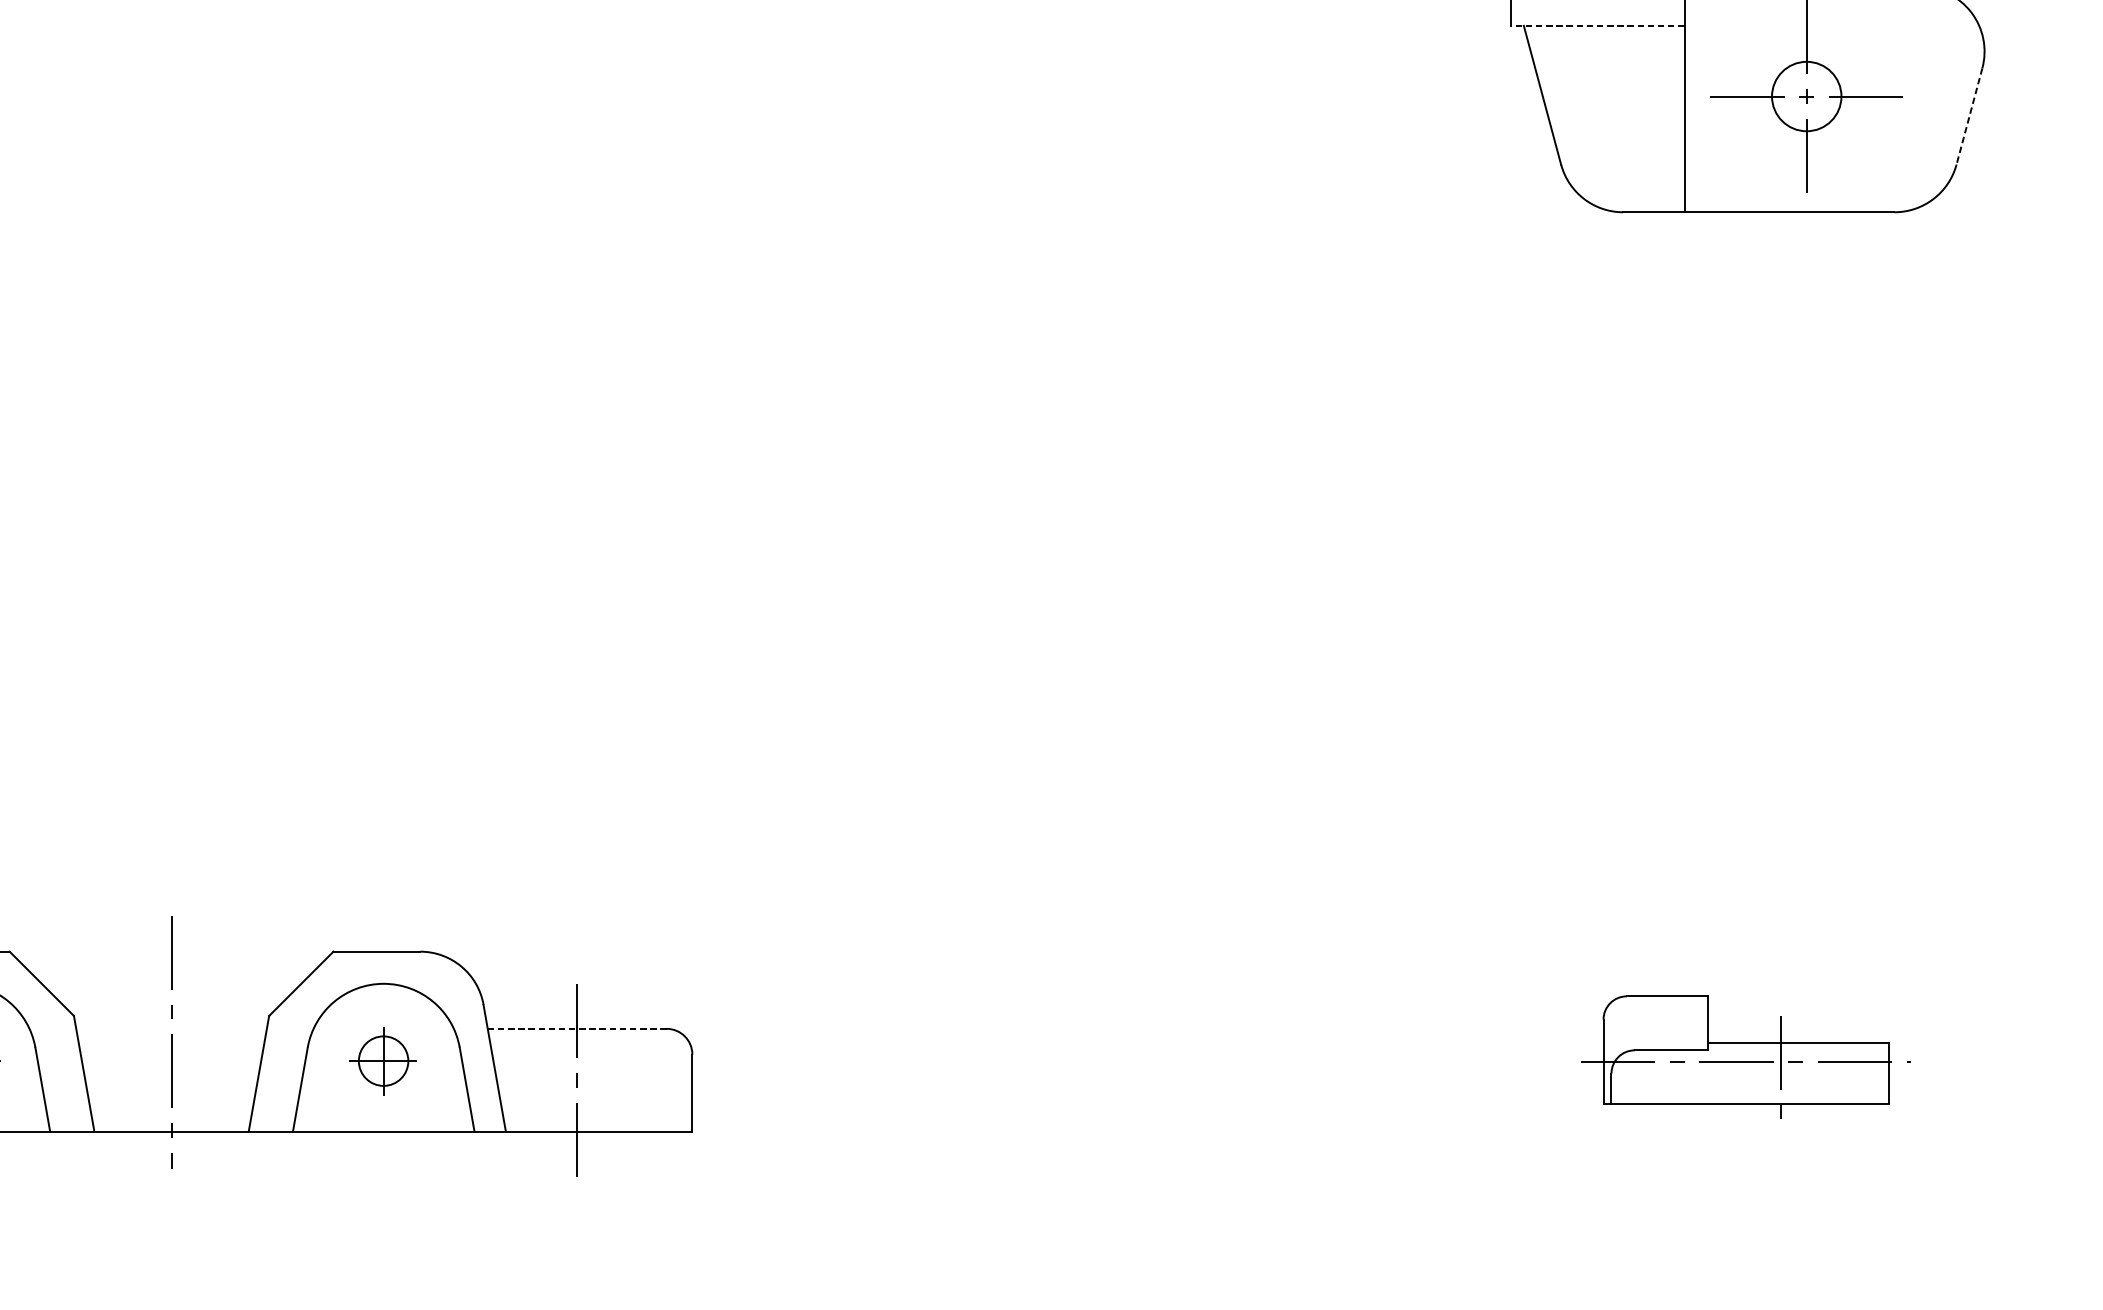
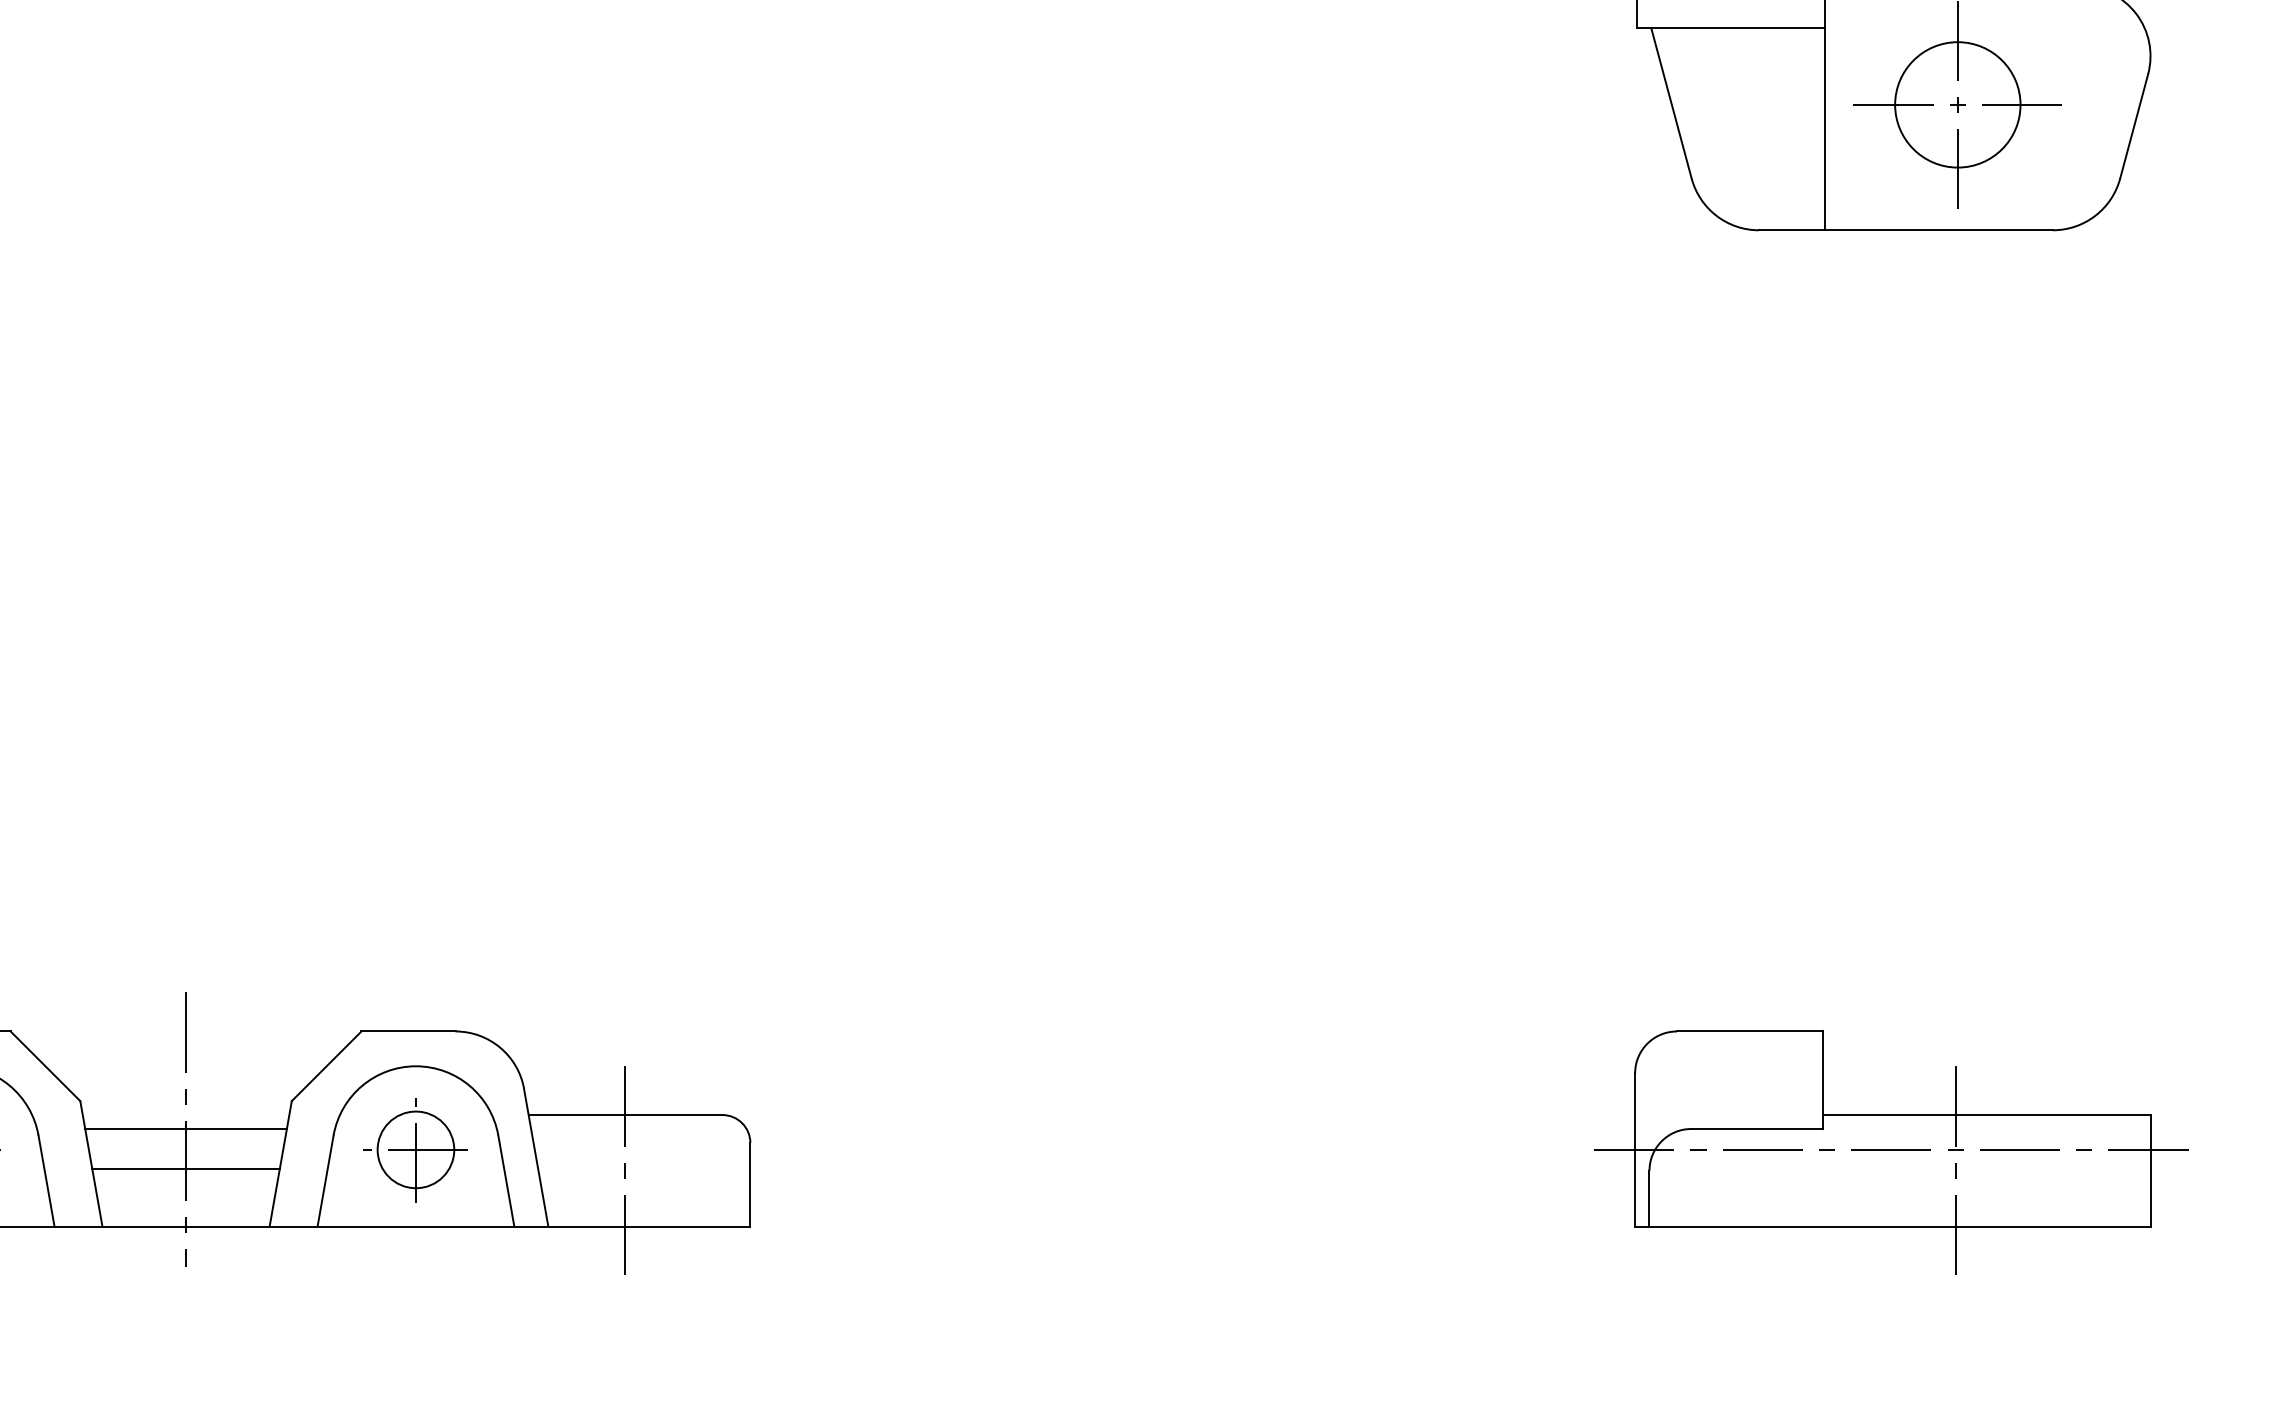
line: (1596, 26) -> (1730, 28), dashed -> solid
circle: (1806, 96) -> (1957, 104), size x1.67
line: (1969, 116) -> (2134, 126), dashed -> solid
line: (577, 1029) -> (625, 1115), dashed -> solid
line: (171, 1042) -> (185, 1129), added
part: (383, 1061) -> (415, 1150), size x1.43
part: (1745, 1063) -> (1891, 1152), size x1.67
line: (171, 1079) -> (185, 1169), added

